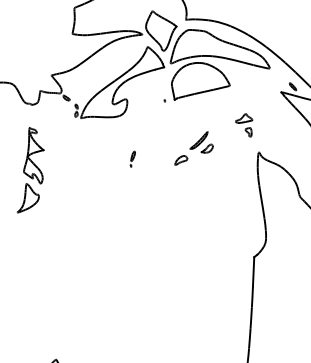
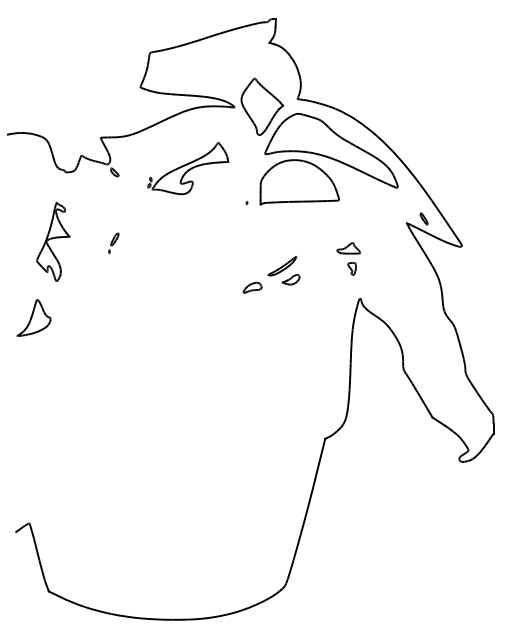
part: (117, 84) -> (187, 168), size x0.6
part: (132, 159) -> (113, 243), moved
part: (26, 197) -> (33, 317), moved

